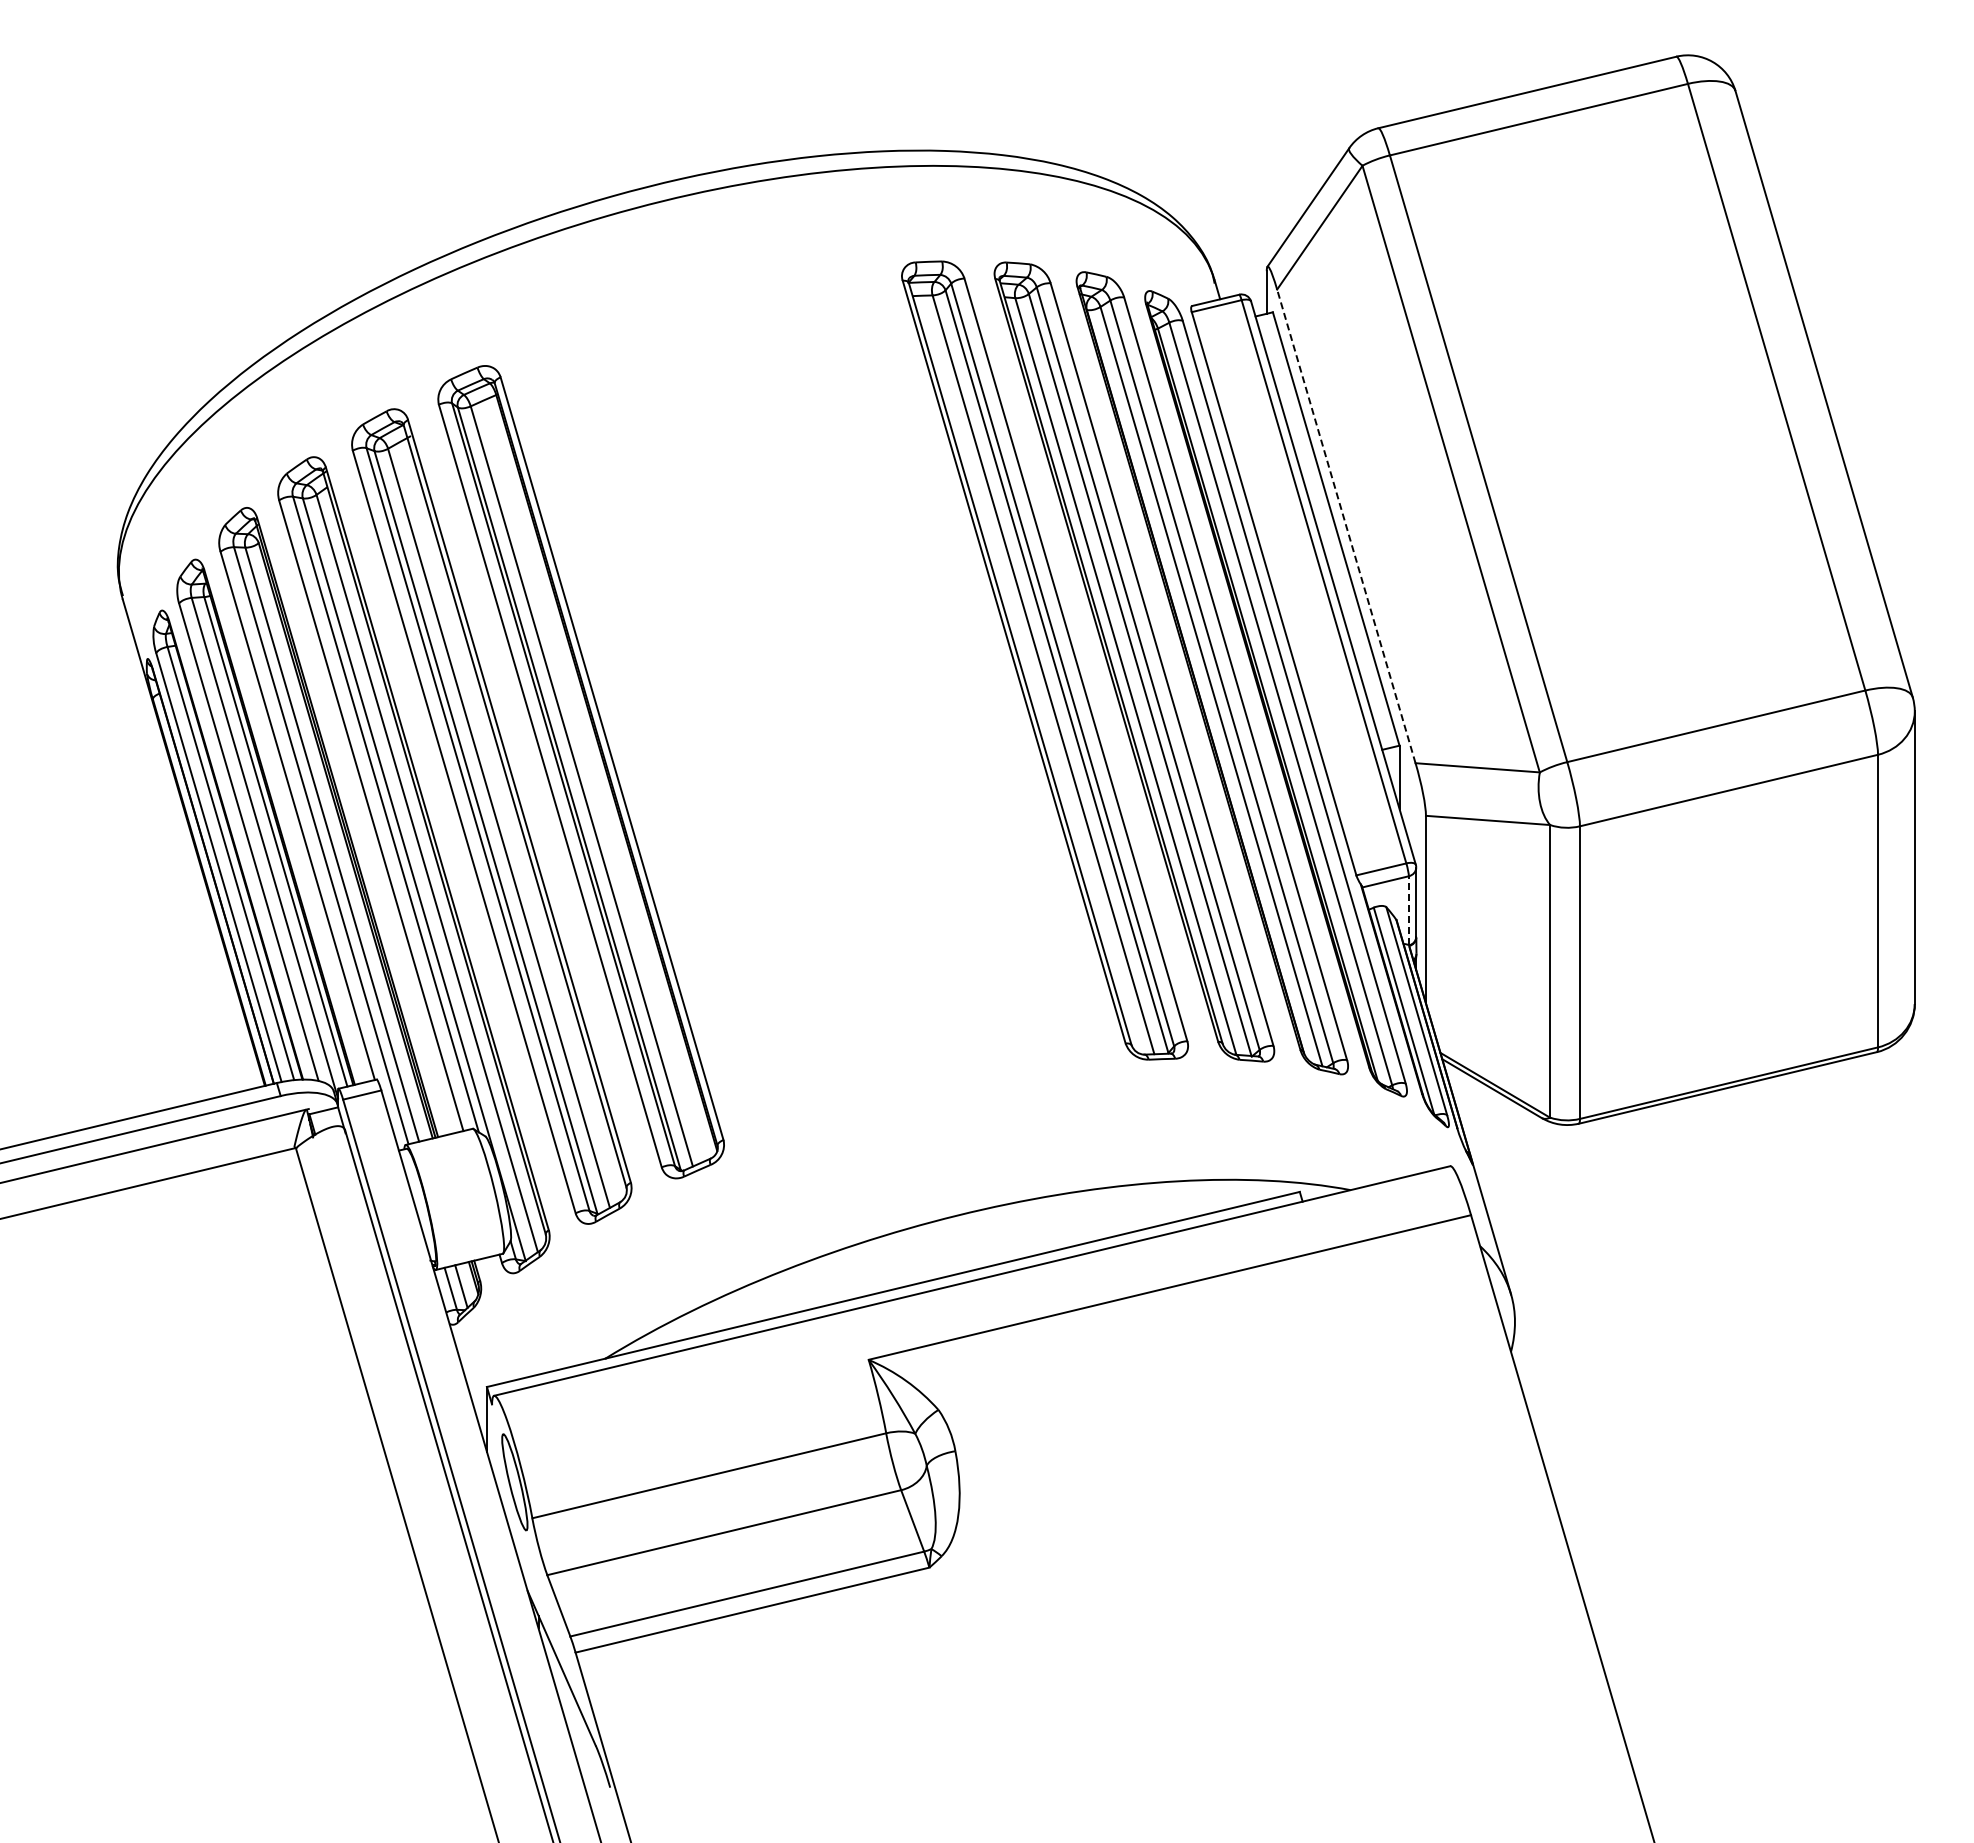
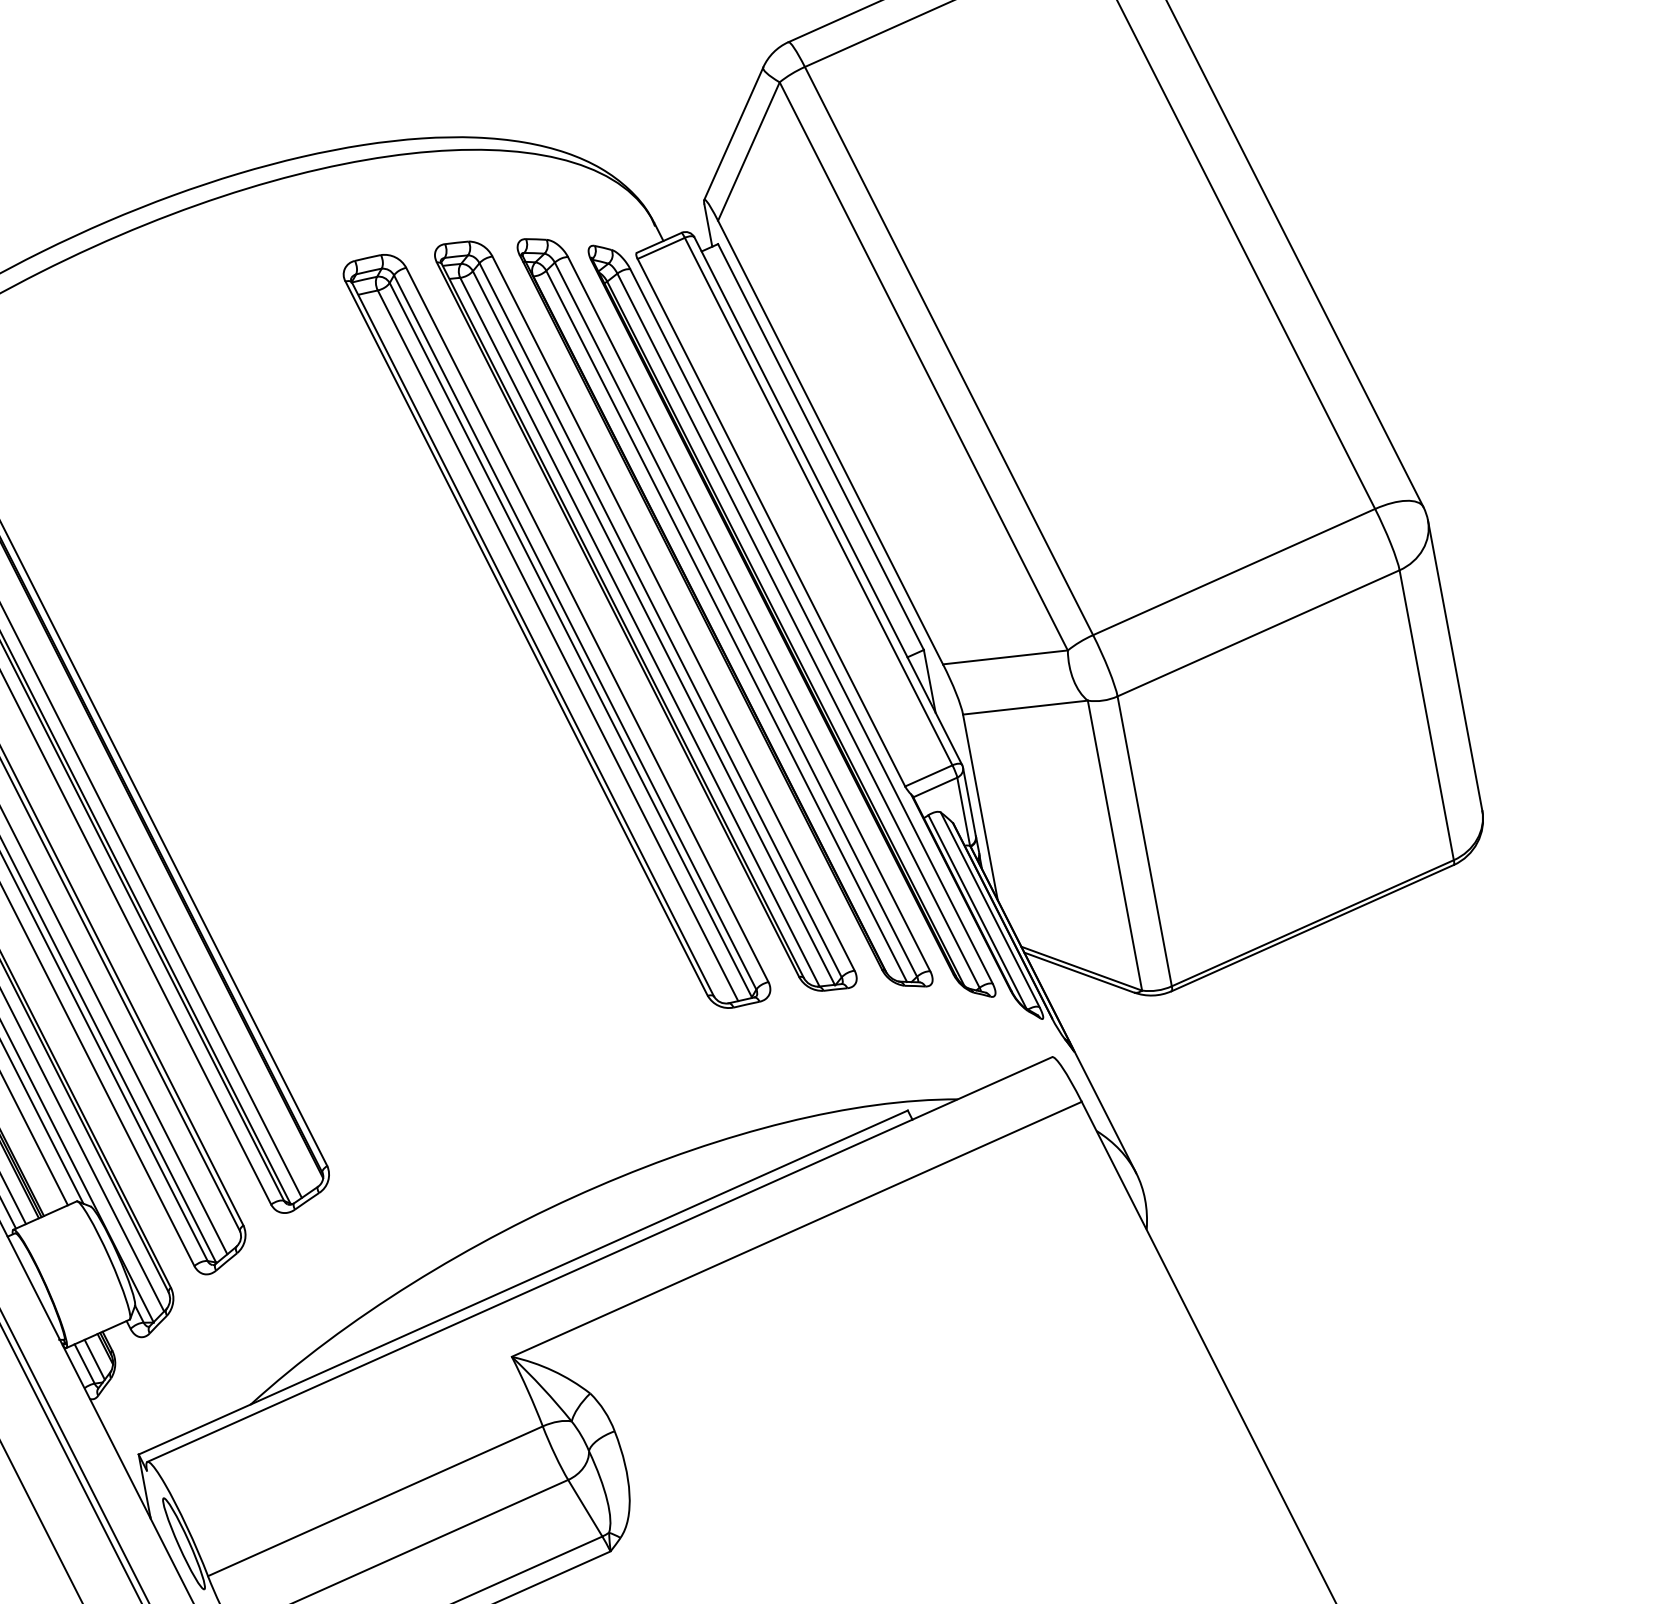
line: (1346, 526) -> (830, 442), dashed -> solid
line: (1408, 910) -> (963, 811), dashed -> solid

